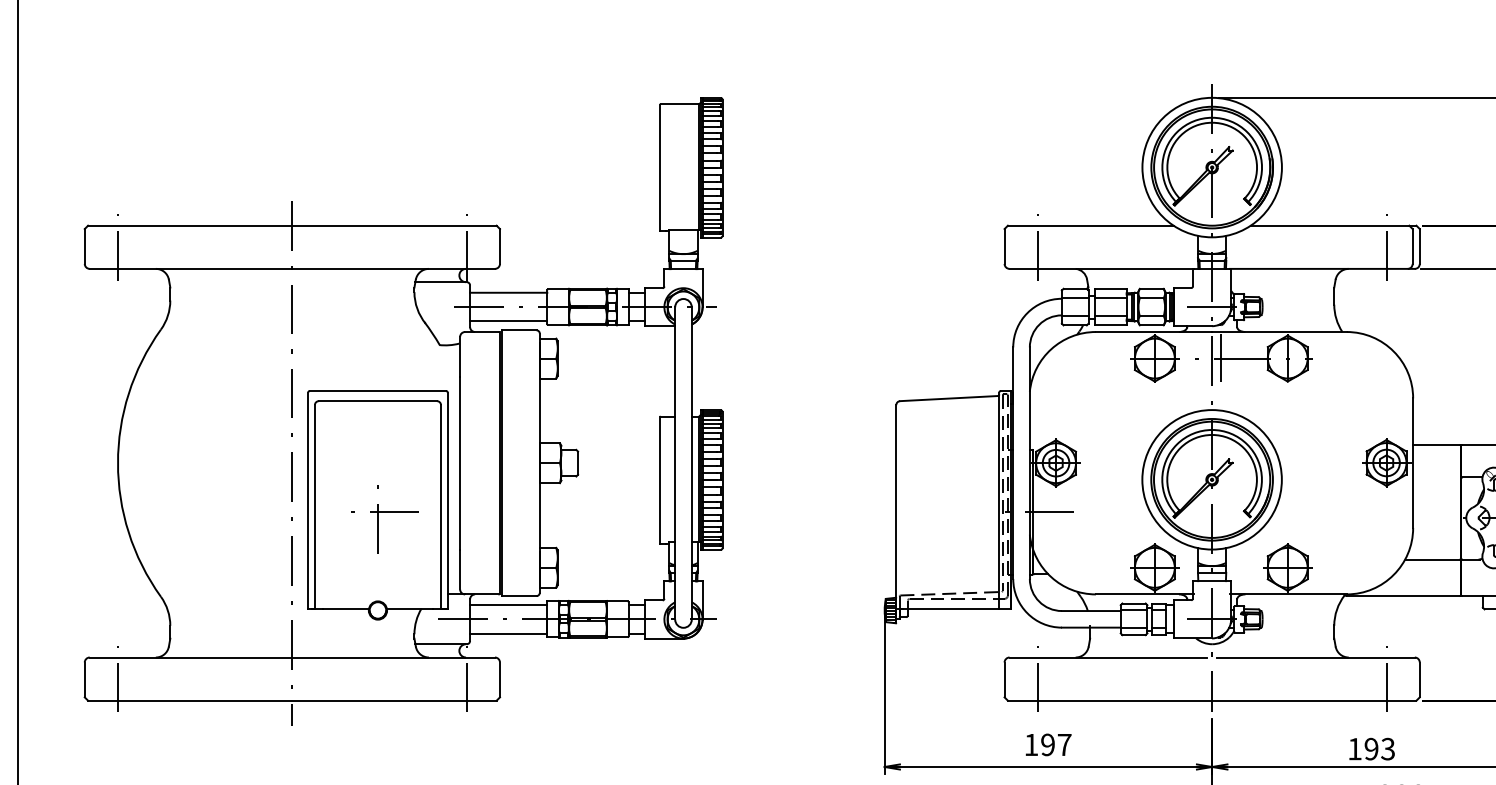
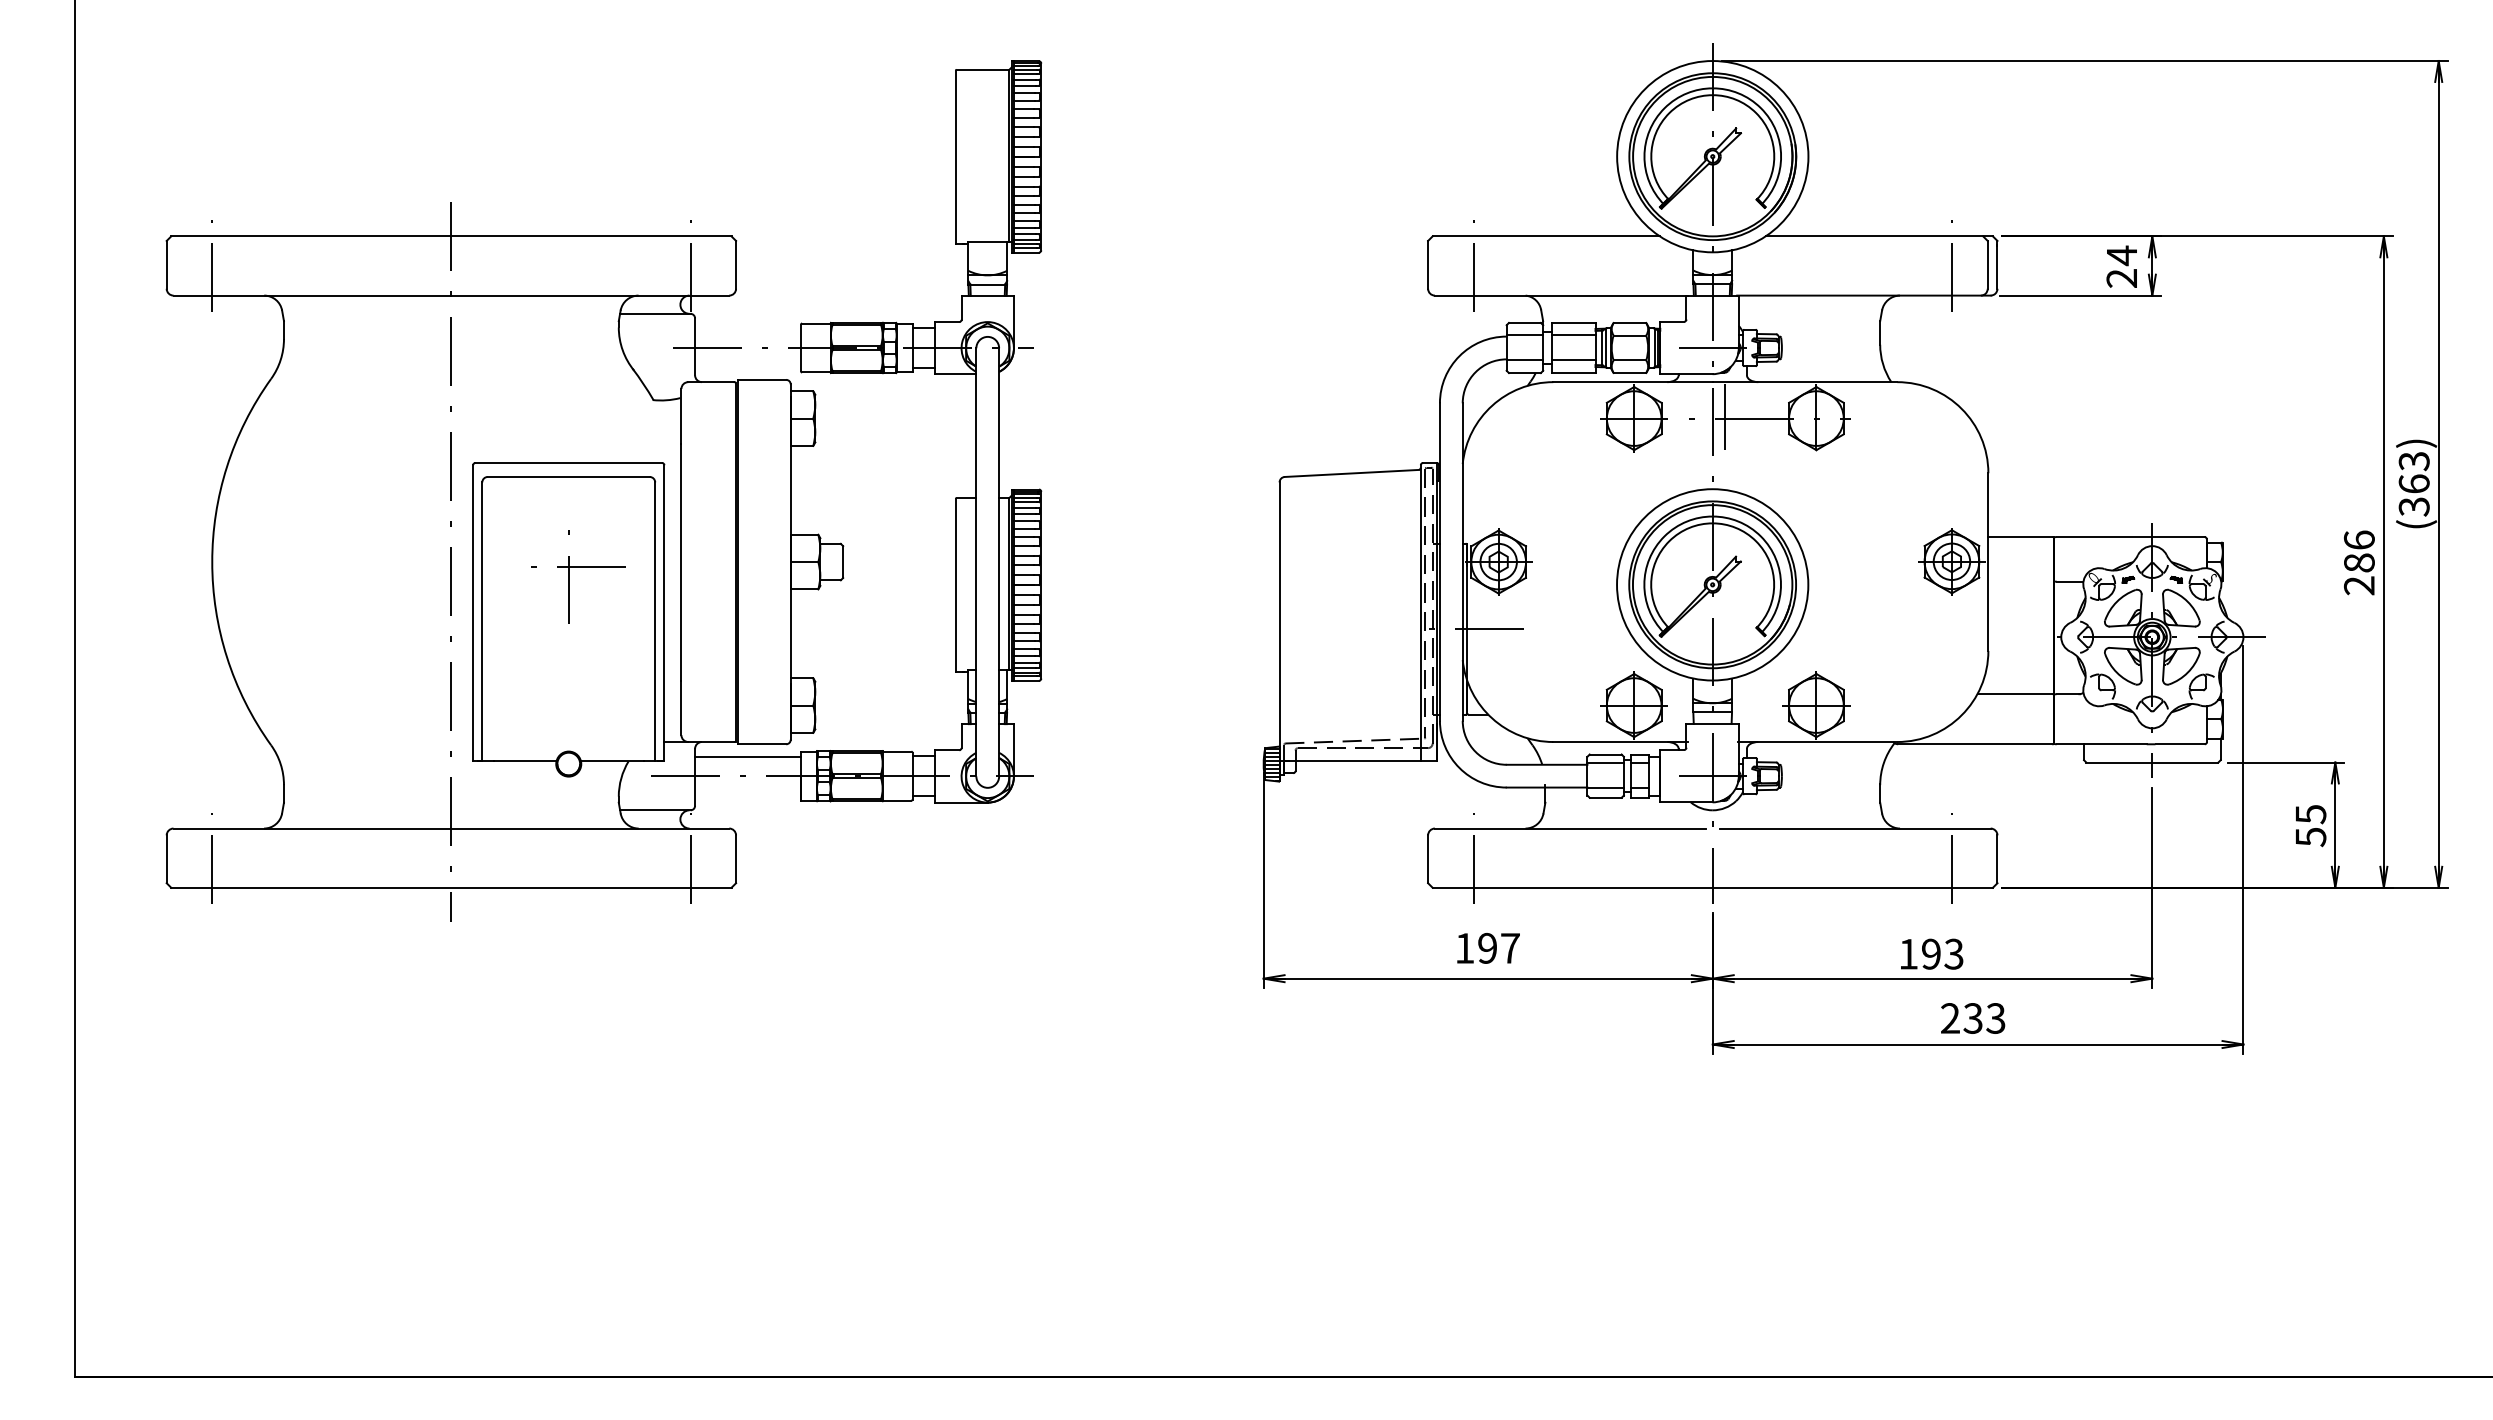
line: (509, 292) -> (748, 328), removed
line: (509, 321) -> (748, 367), removed
part: (385, 512) -> (578, 567), moved
line: (509, 634) -> (748, 796), removed

